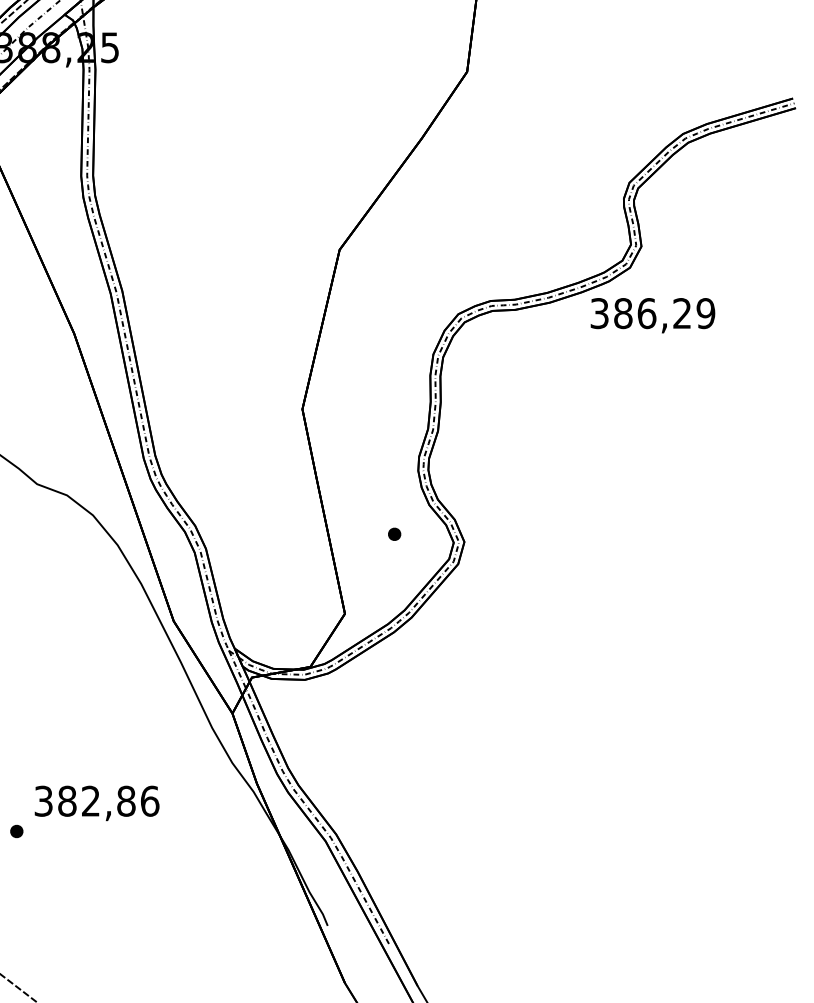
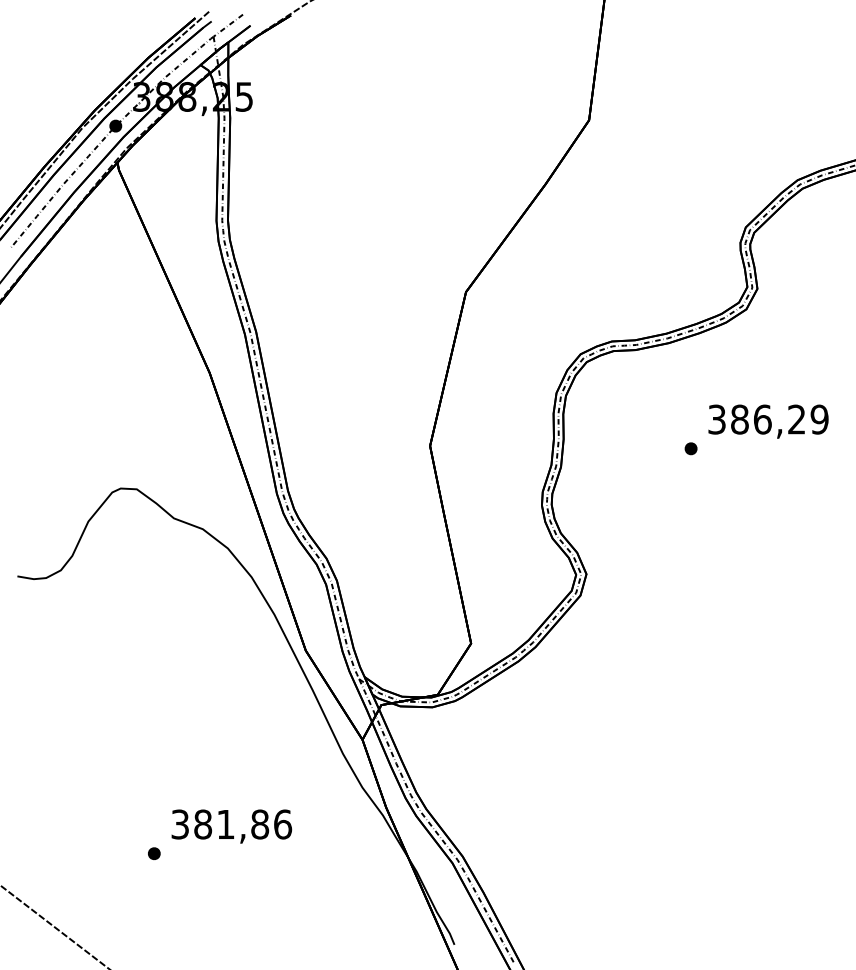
text: (652, 315) -> (768, 421), moved
part: (394, 534) -> (690, 448), moved
text: (90, 800) -> (225, 823), 382,86 -> 381,86

